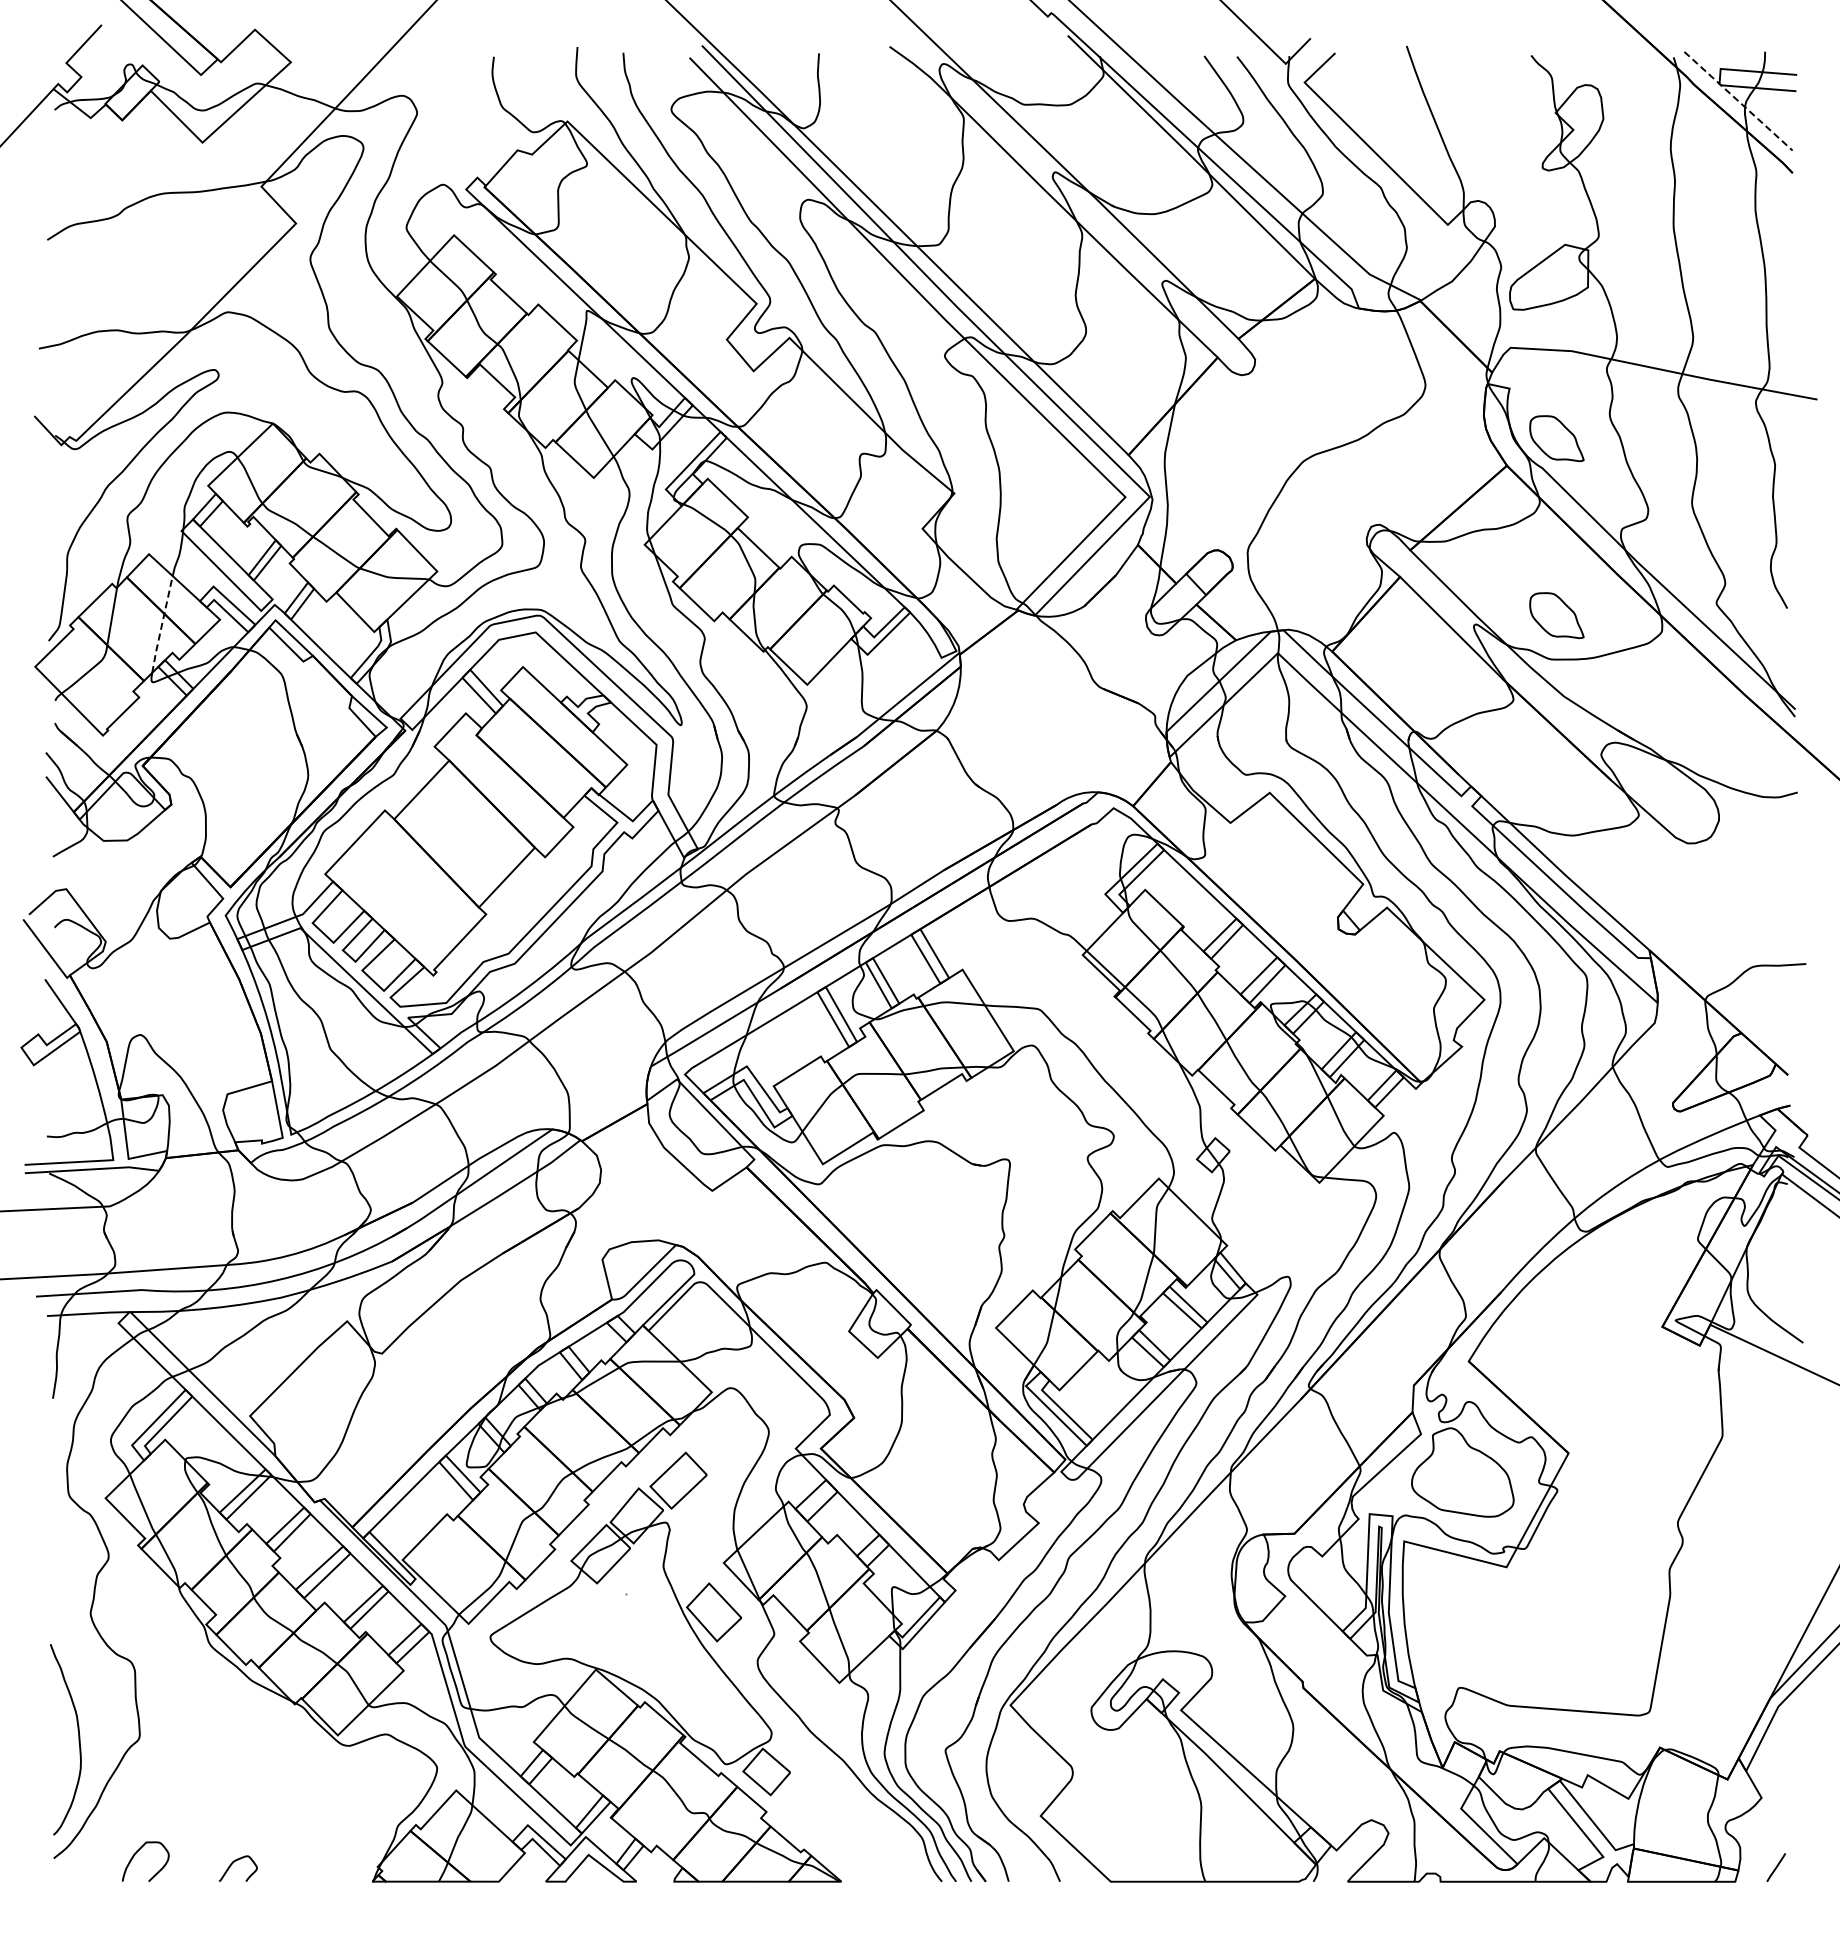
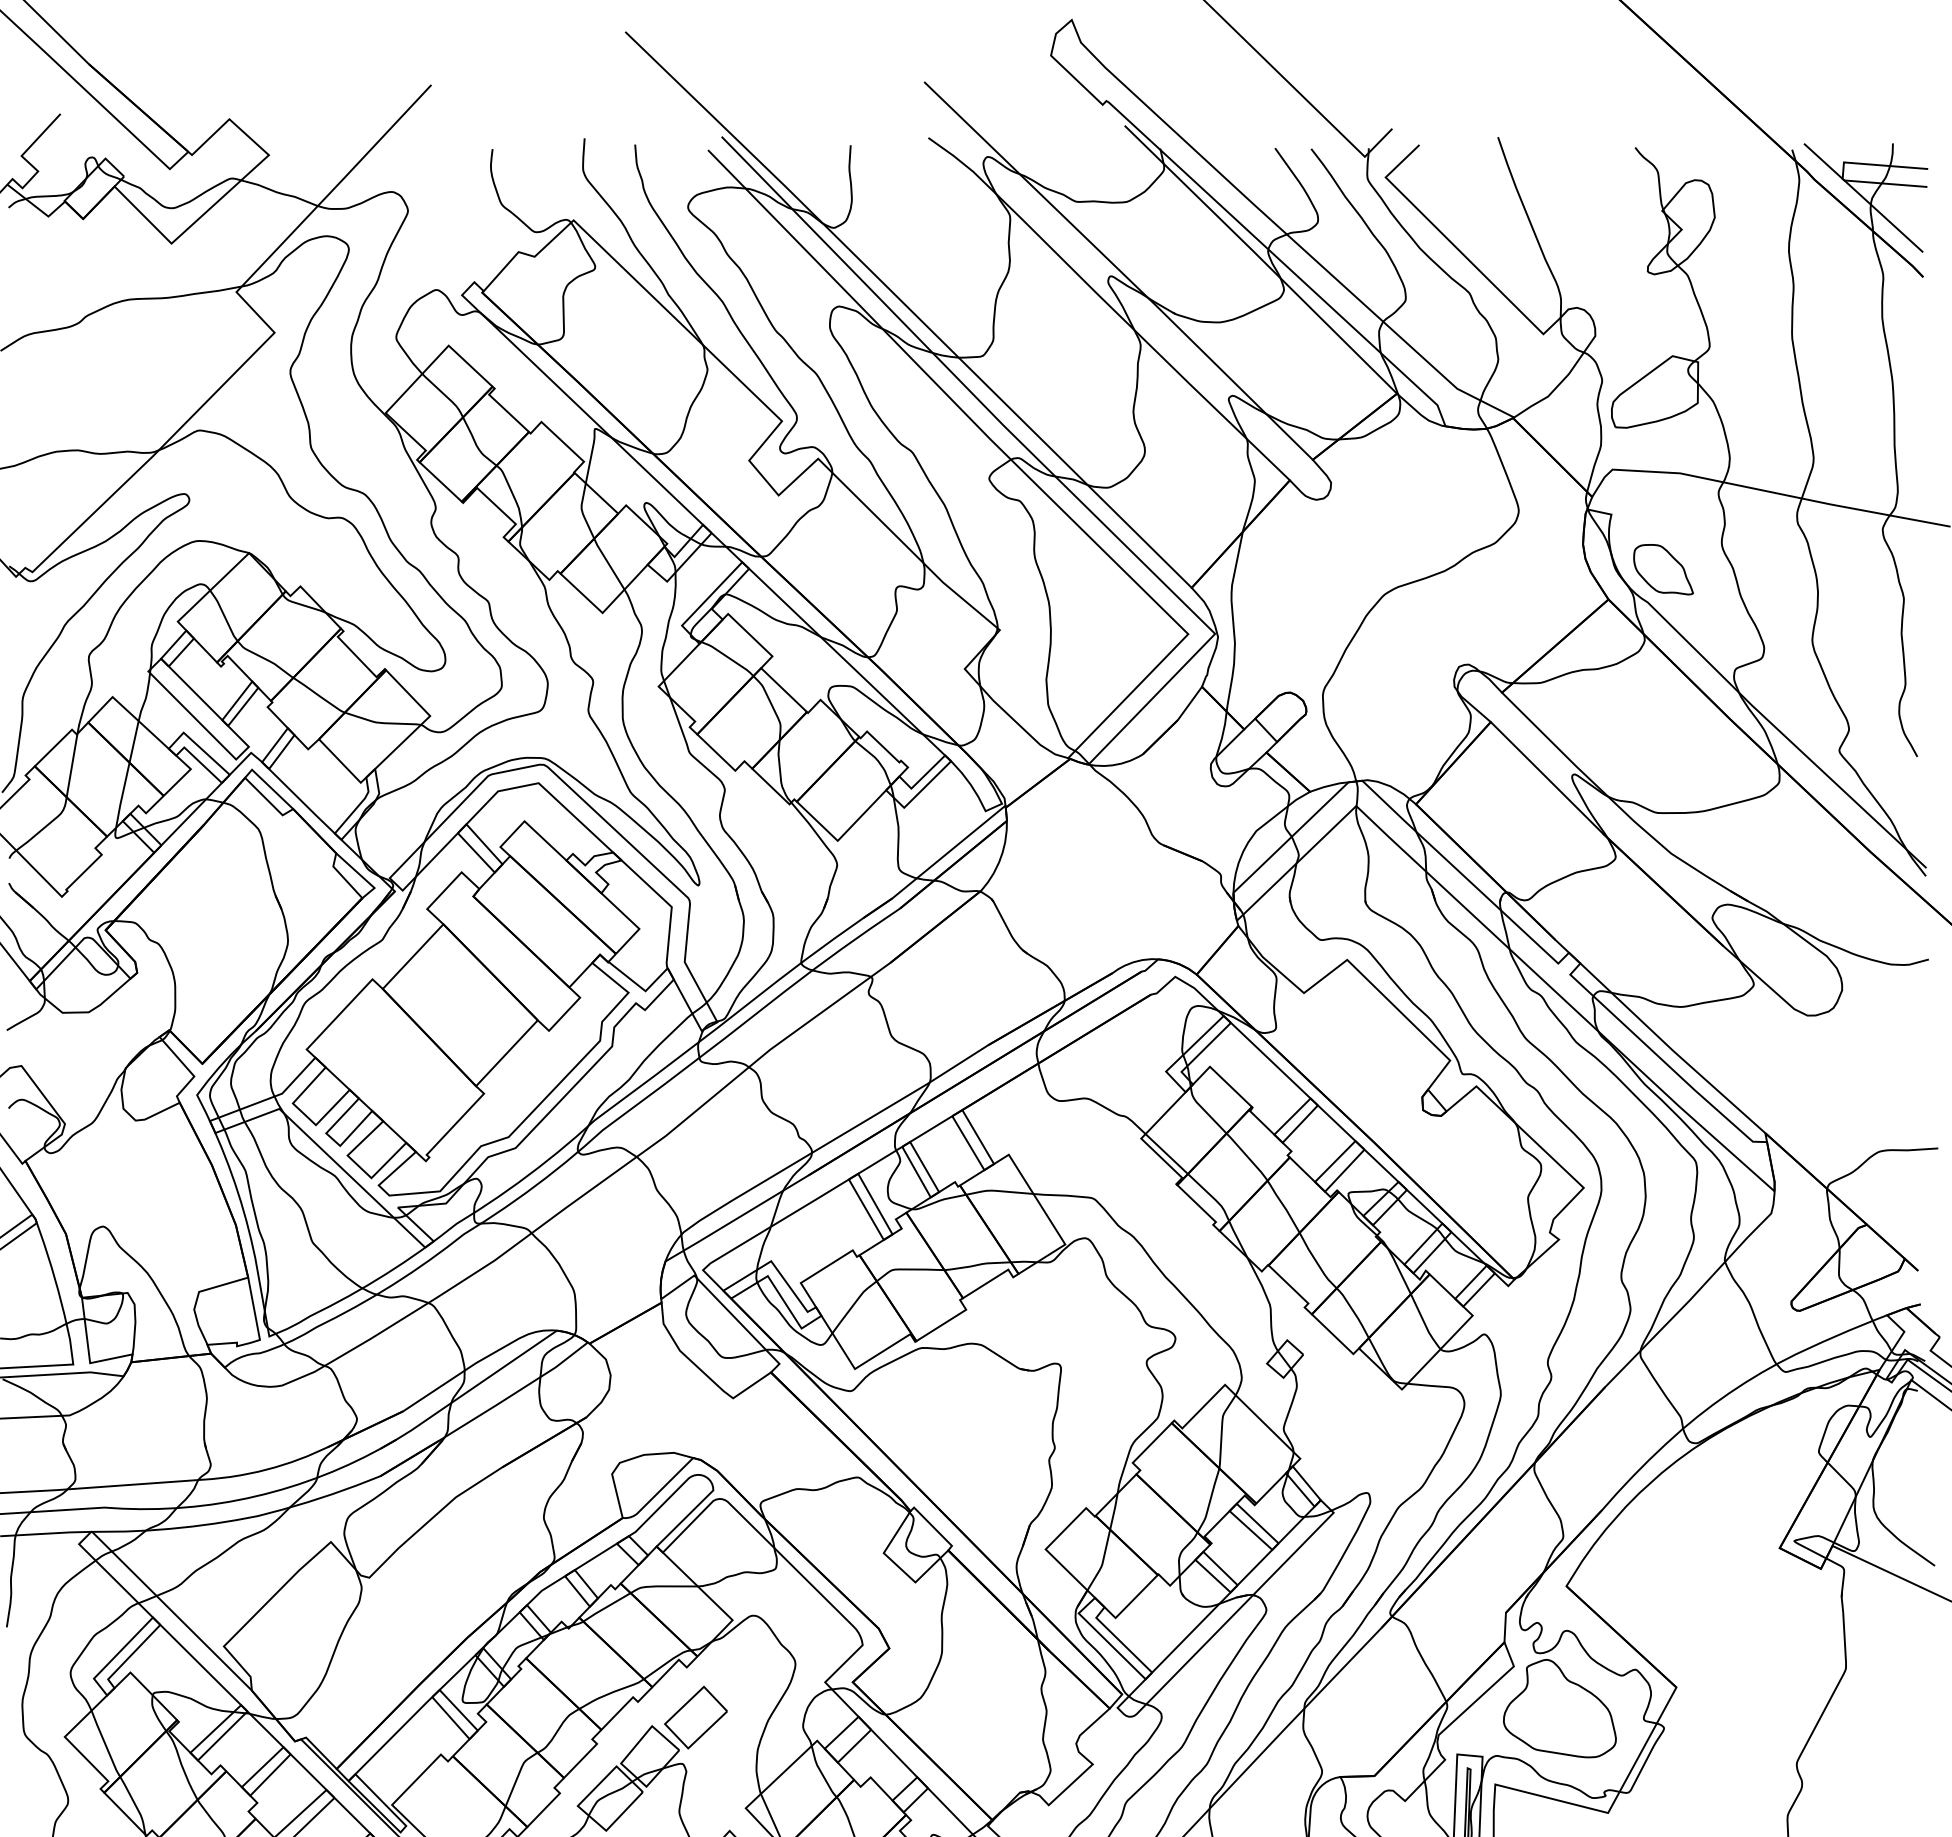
line: (1737, 100) -> (1862, 197), dashed -> solid
part: (1556, 615) -> (1663, 764), removed
line: (162, 624) -> (127, 774), dashed -> solid

